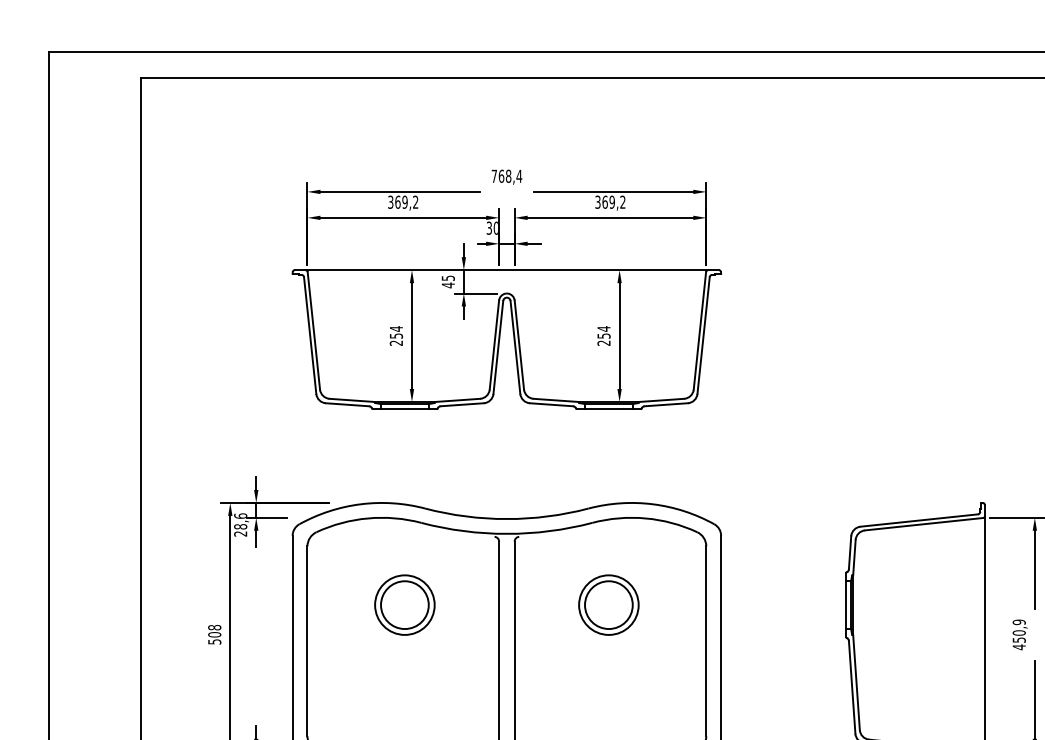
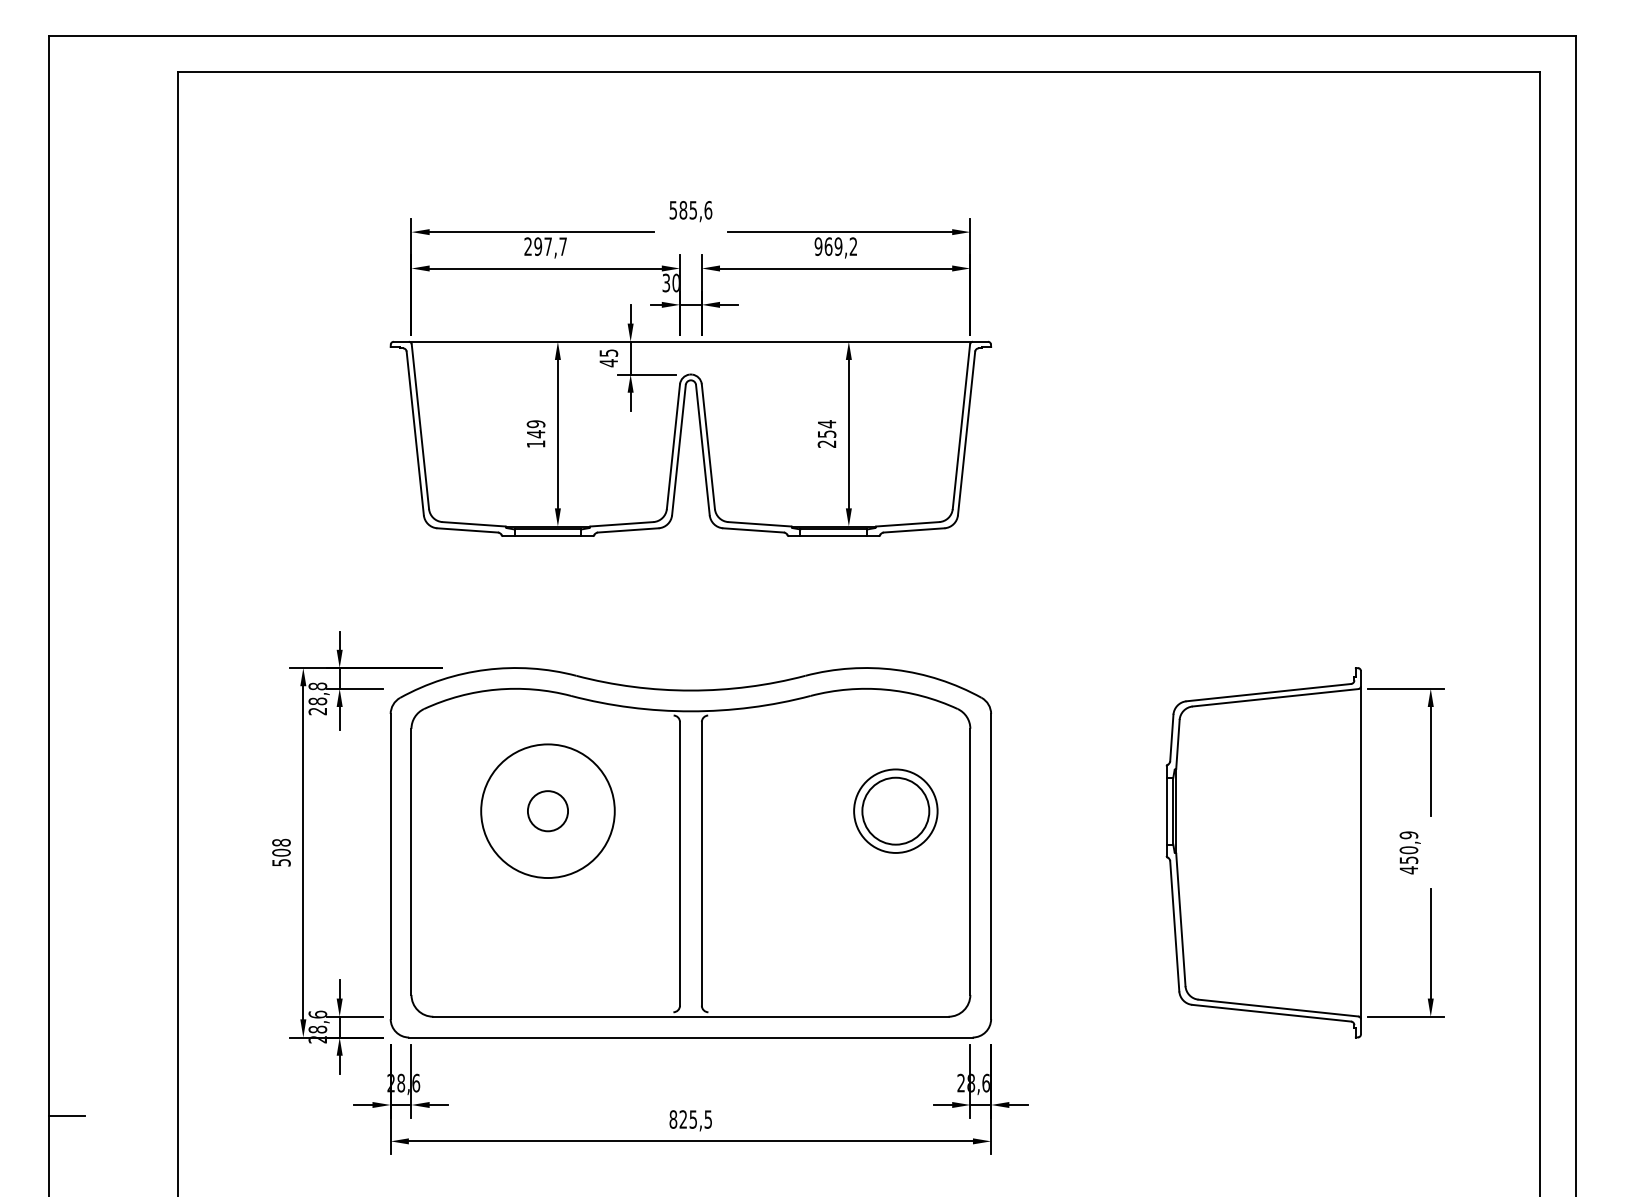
text: (506, 176) -> (690, 210), 768,4 -> 585,6
text: (403, 202) -> (545, 246), 369,2 -> 297,7
text: (597, 202) -> (818, 246), 369,2 -> 969,2
text: (395, 335) -> (535, 433), 254 -> 149
text: (240, 516) -> (317, 686), 28,6 -> 28,8
circle: (404, 604) -> (547, 810), size x0.6
circle: (404, 604) -> (547, 810), size x1.6
part: (608, 604) -> (895, 810), moved

